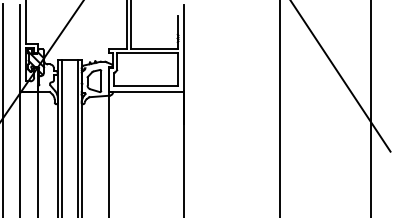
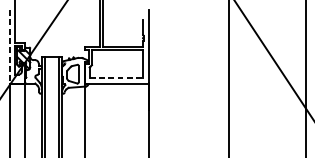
line: (20, 49) -> (10, 47), solid -> dashed
line: (146, 85) -> (116, 77), solid -> dashed

